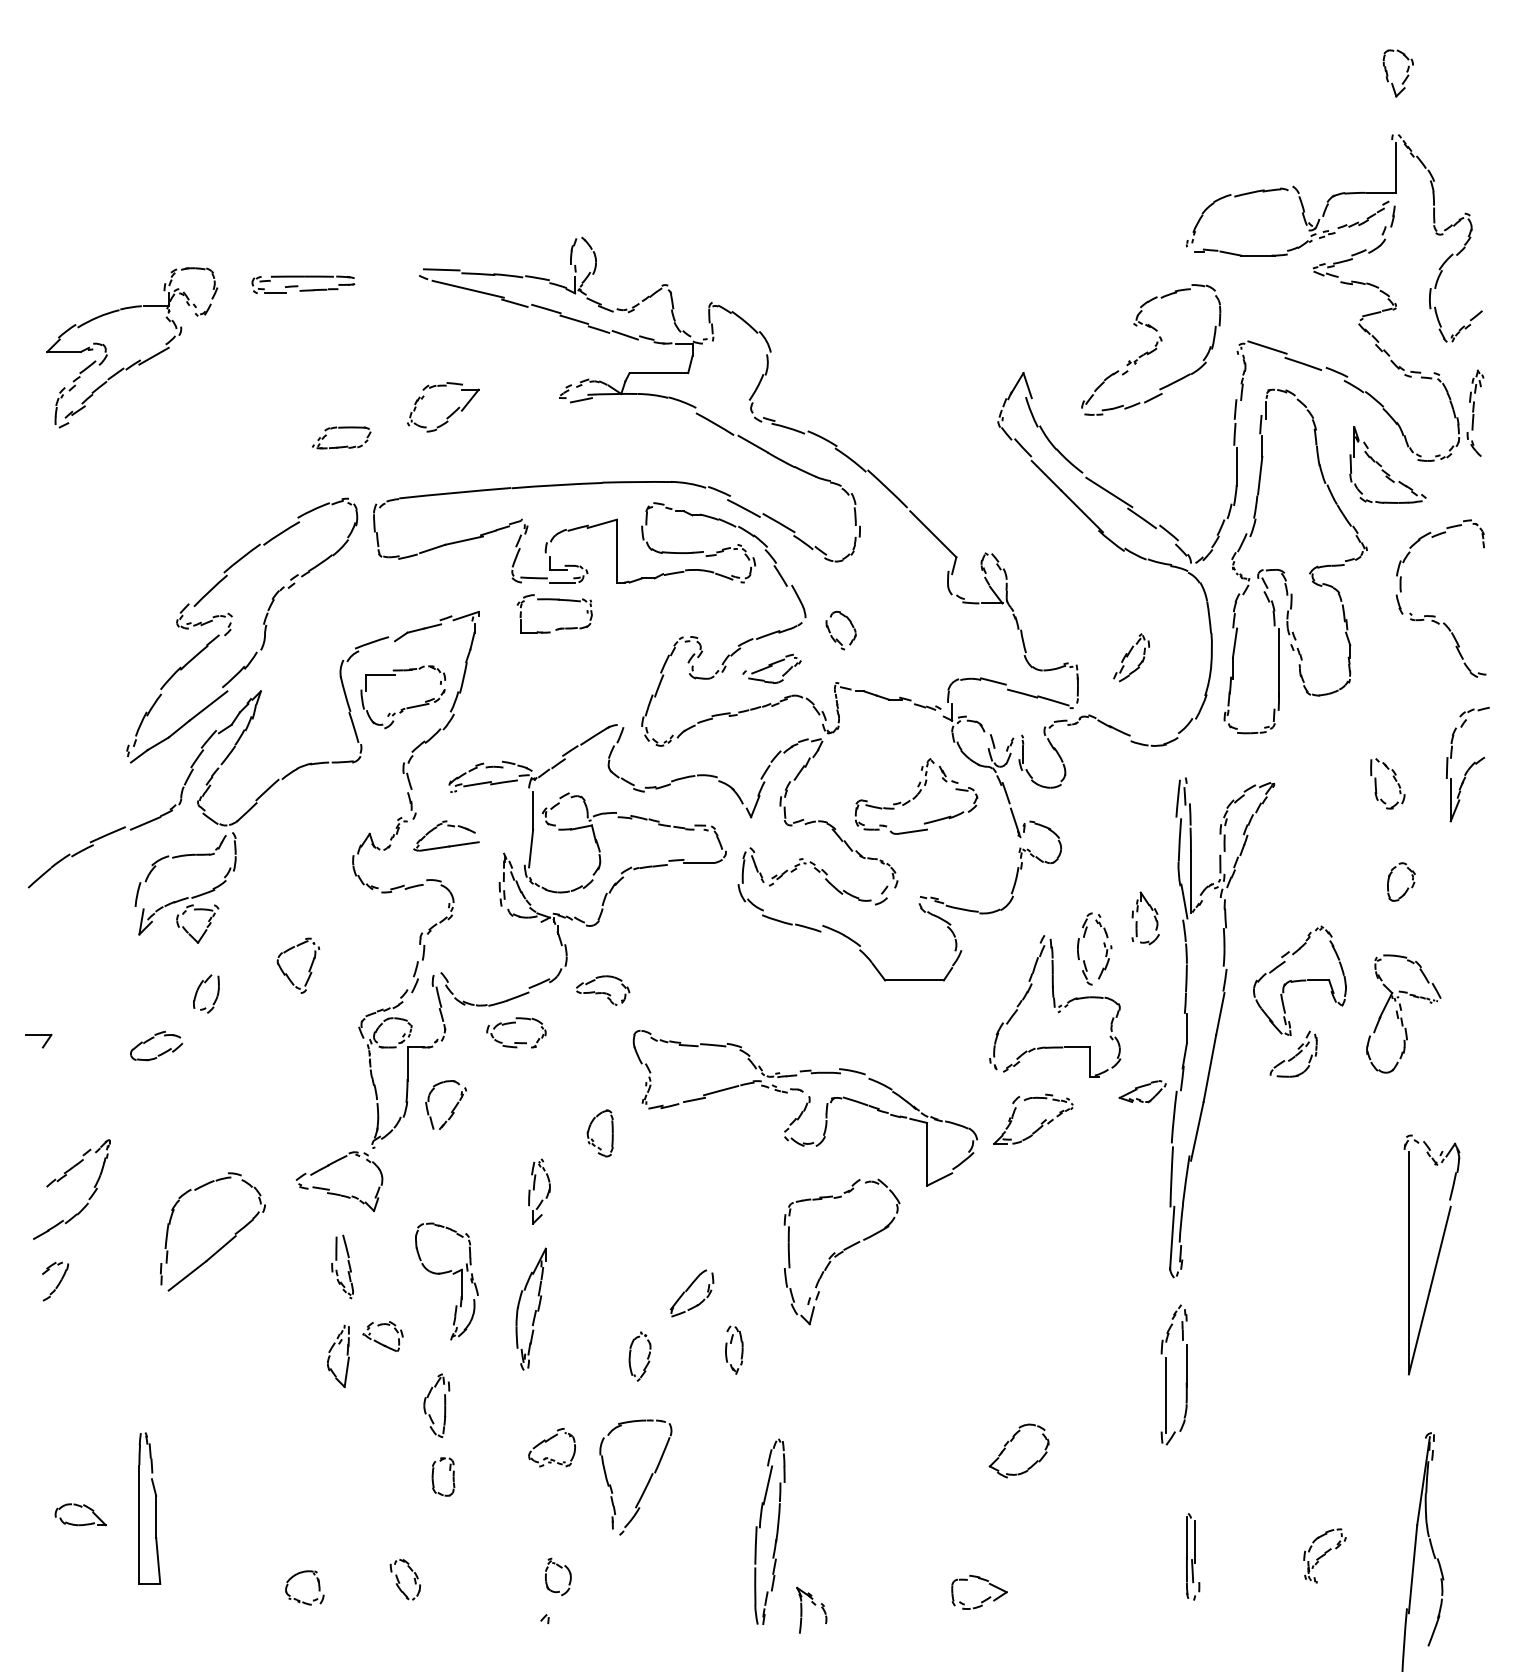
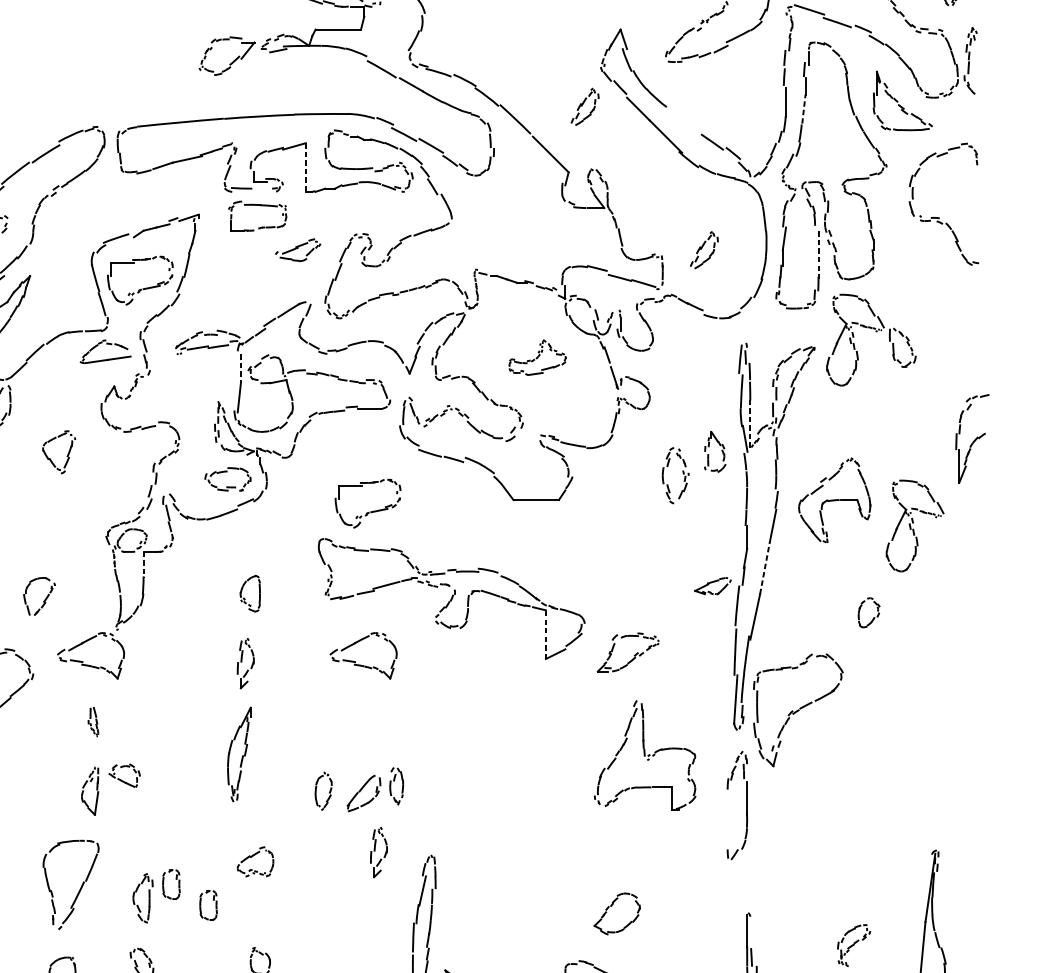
part: (450, 414) -> (232, 61), moved
part: (341, 428) -> (92, 72), removed
part: (977, 472) -> (585, 106), added
line: (1260, 475) -> (804, 108), solid -> dashed
line: (1109, 492) -> (687, 122), removed
line: (617, 551) -> (306, 167), solid -> dashed
line: (562, 582) -> (263, 191), removed
part: (837, 638) -> (476, 235), removed
line: (1279, 662) -> (818, 253), solid -> dashed
part: (771, 668) -> (297, 249), moved
part: (1467, 764) -> (972, 438), moved
part: (1326, 773) -> (855, 339), added
part: (916, 796) -> (537, 357), size x0.6
line: (533, 810) -> (241, 368), solid -> dashed
part: (447, 826) -> (106, 344), moved
line: (1191, 882) -> (750, 424), solid -> dashed
part: (1407, 887) -> (873, 616), moved
part: (308, 970) -> (66, 455), moved
part: (603, 990) -> (295, 507), removed
part: (700, 995) -> (370, 511), added
part: (1055, 1006) -> (645, 755), moved
part: (515, 1023) -> (227, 472), moved
part: (1293, 1053) -> (829, 556), removed
line: (407, 1064) -> (143, 565), solid -> dashed
line: (1210, 1067) -> (765, 567), solid -> dashed
part: (452, 1109) -> (44, 599), moved
part: (1040, 1123) -> (633, 655), moved
part: (593, 1139) -> (245, 598), moved
line: (927, 1153) -> (546, 634), solid -> dashed
part: (689, 1193) -> (361, 665), added
part: (841, 1251) -> (797, 709), moved
part: (1437, 1255) -> (941, 713), removed
part: (342, 1266) -> (93, 721), size x0.6
part: (446, 1273) -> (173, 726), removed
part: (691, 1293) -> (363, 793), moved
line: (1165, 1395) -> (730, 821), removed
part: (444, 1405) -> (149, 898), moved
part: (711, 1435) -> (379, 852), added
part: (1011, 1441) -> (611, 906), moved
part: (647, 1482) -> (80, 888), moved
part: (497, 1497) -> (213, 900), added
line: (1195, 1541) -> (753, 934), removed

